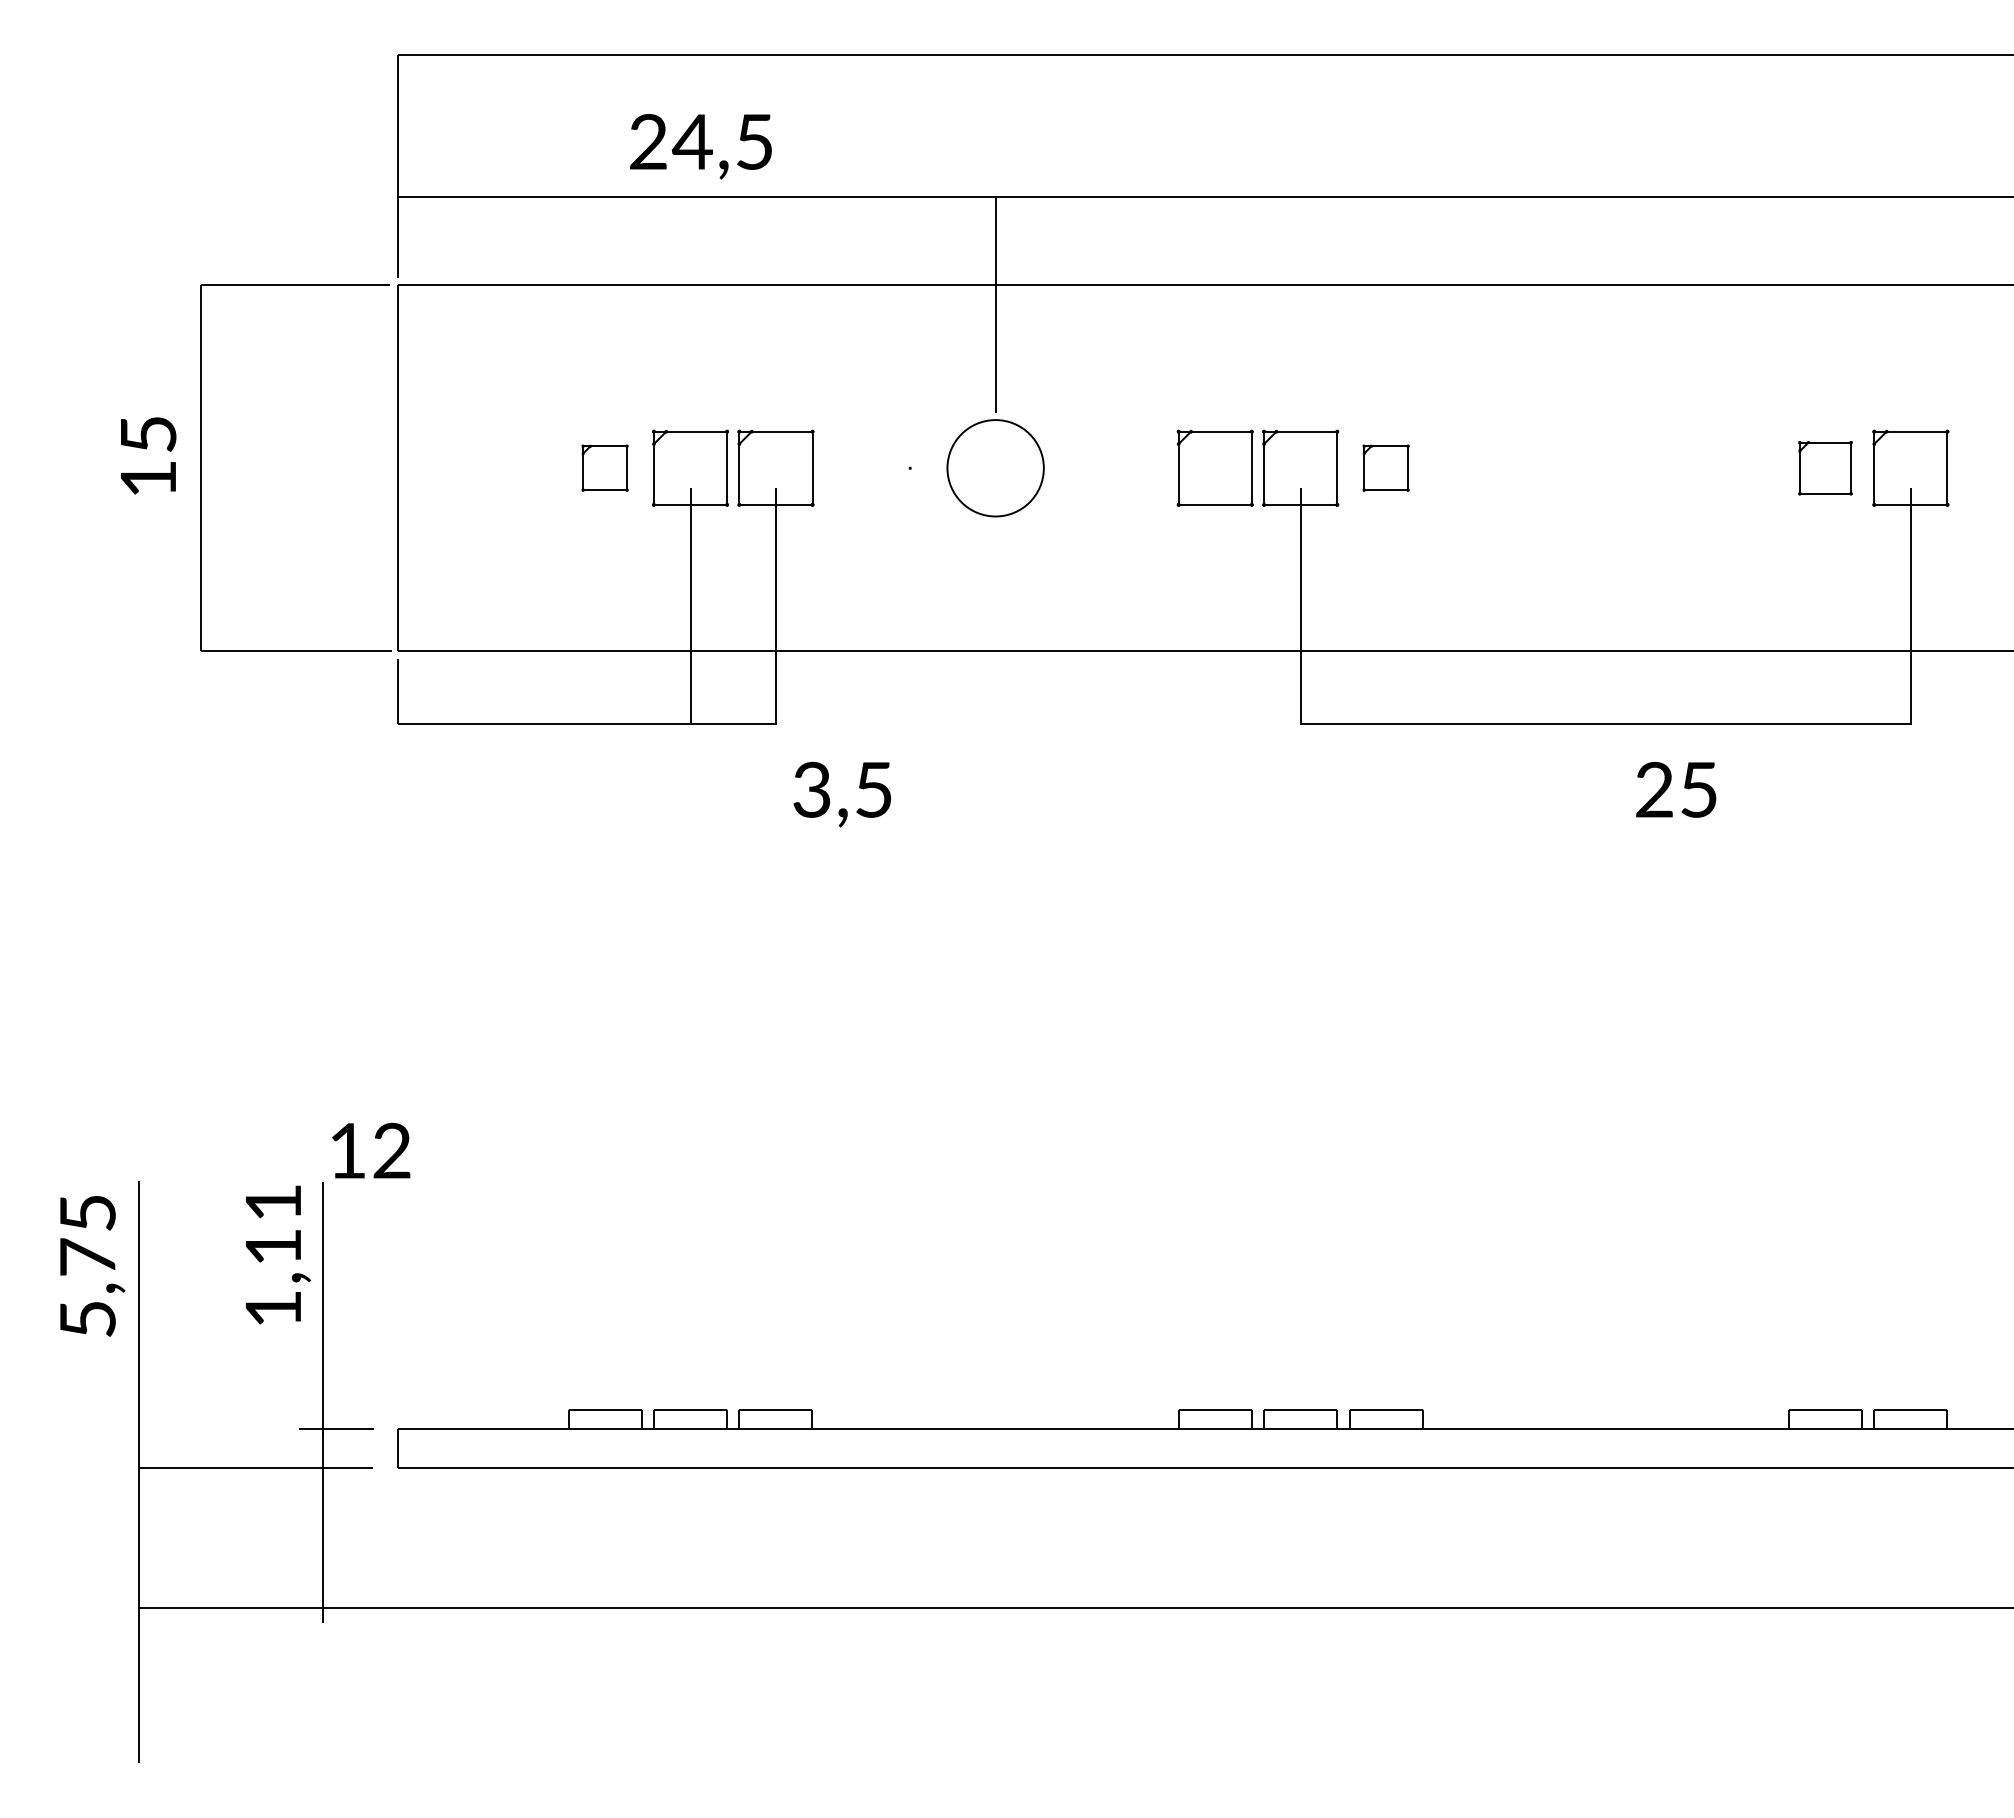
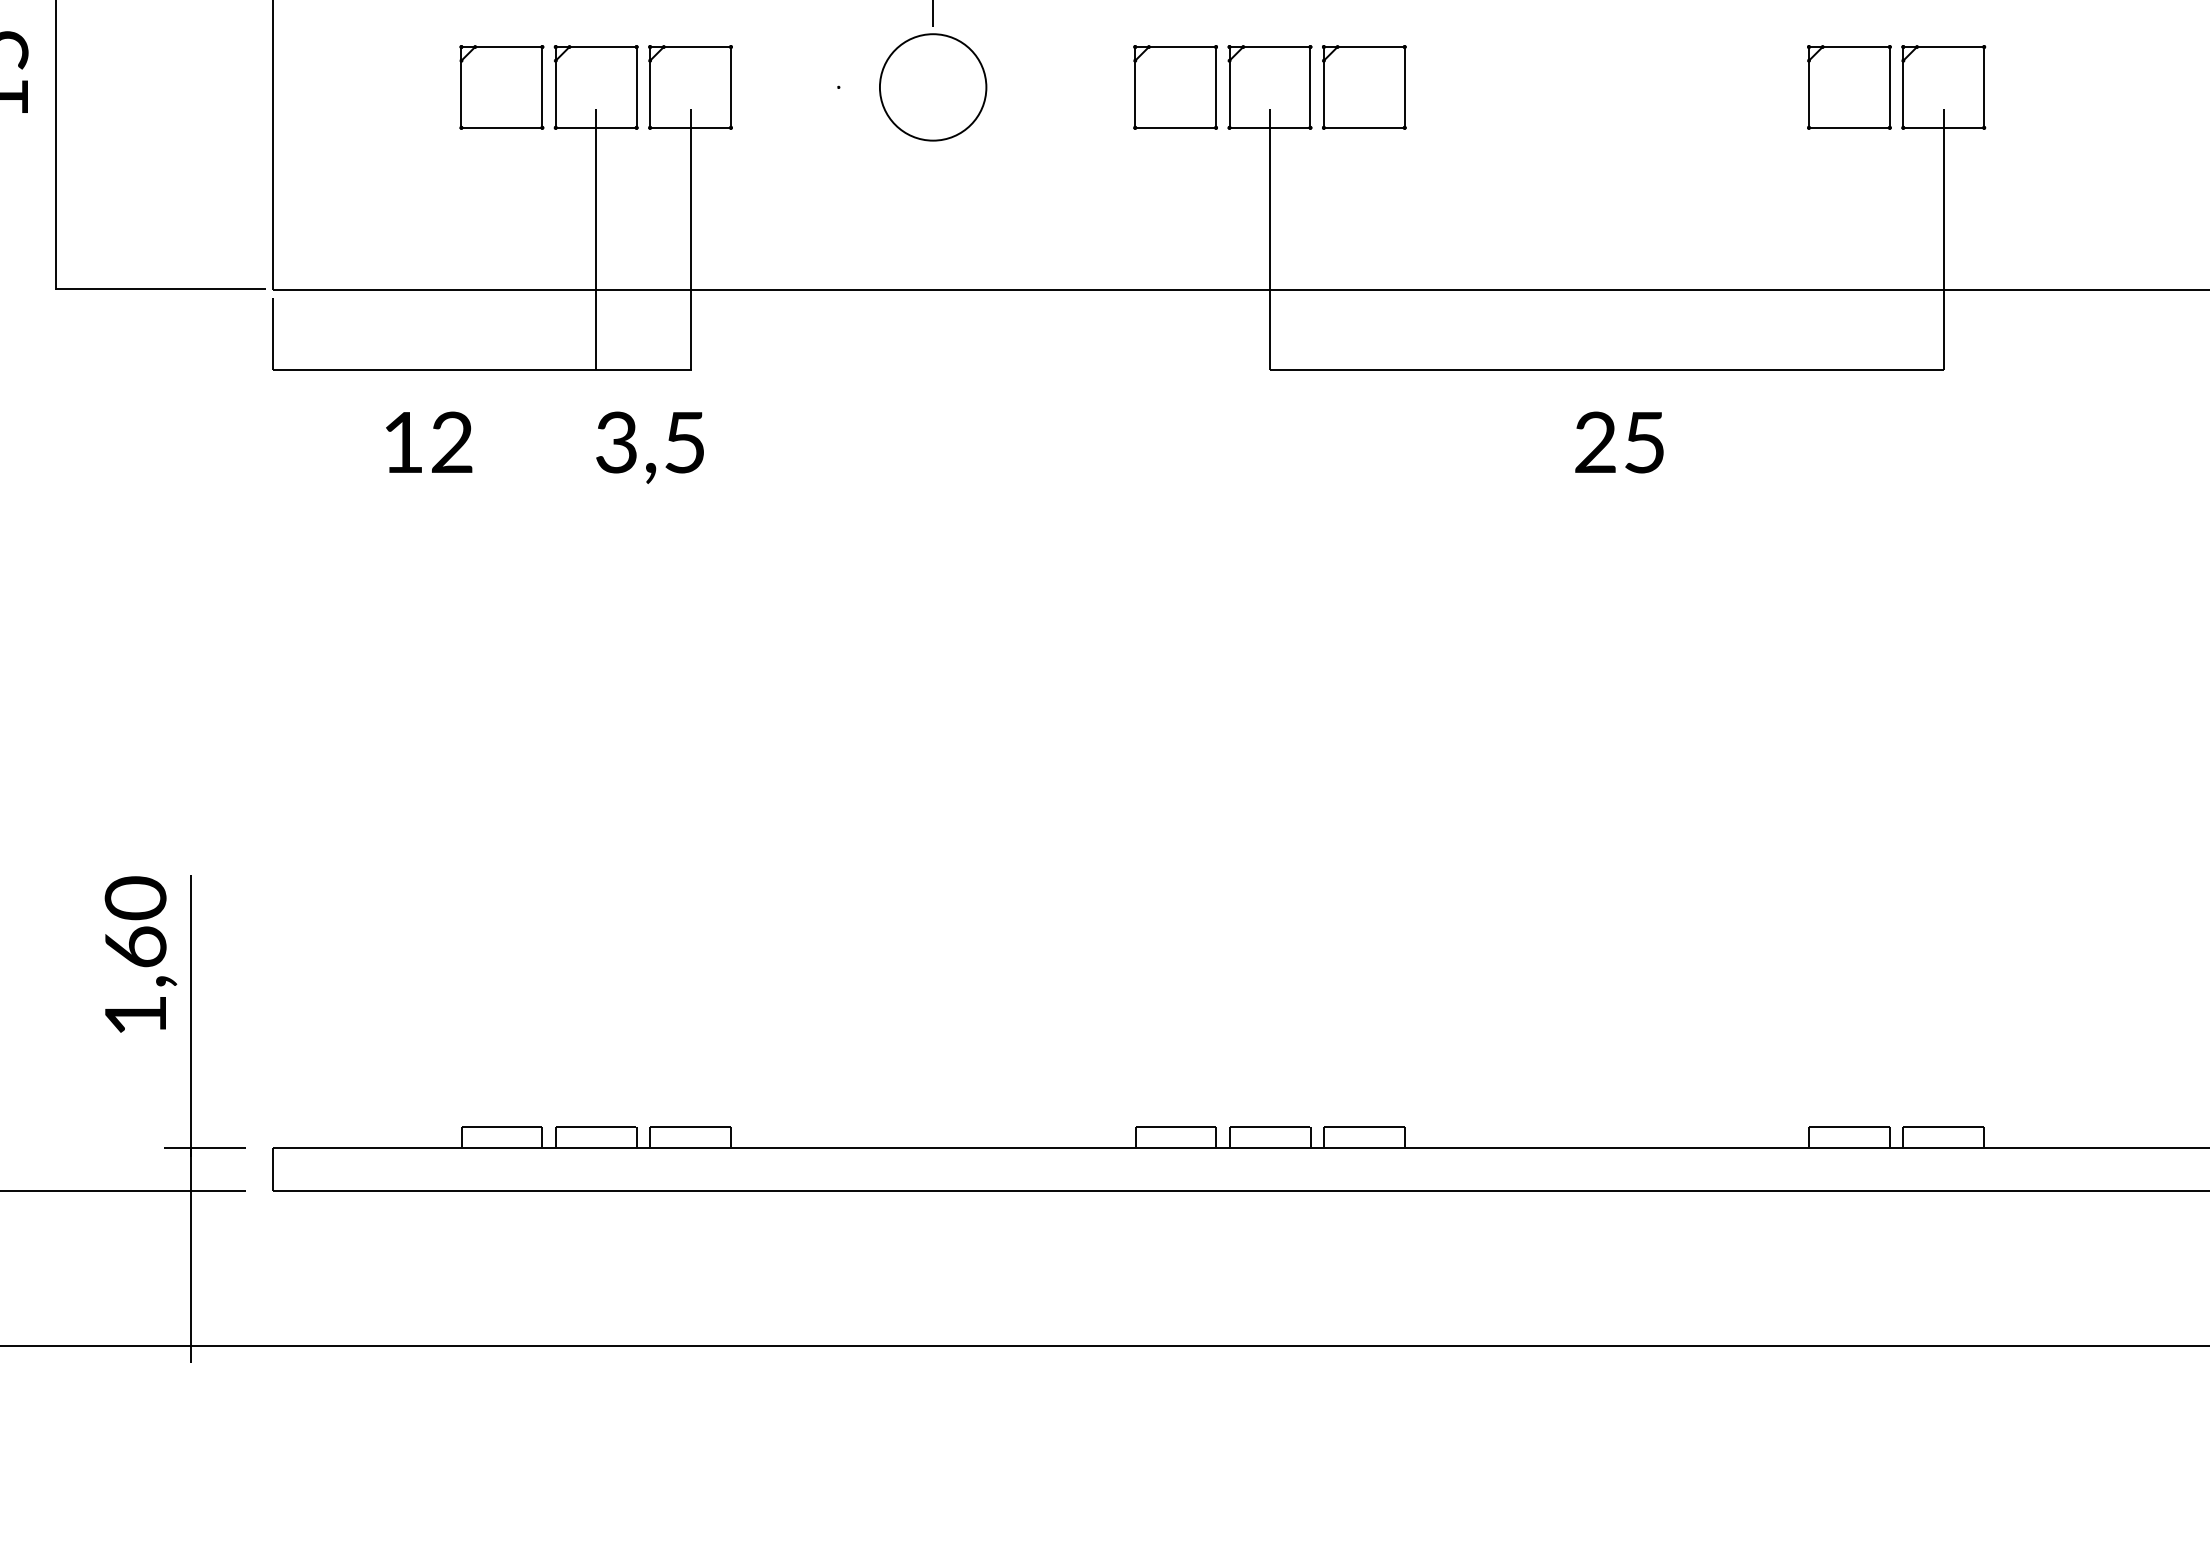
part: (604, 467) -> (501, 86), size x1.67
part: (1385, 467) -> (1363, 86), size x1.67
part: (1825, 467) -> (1849, 86), size x1.43
text: (1676, 789) -> (1619, 442), moved
text: (841, 794) -> (649, 447), moved
text: (371, 1150) -> (429, 442), moved
text: (273, 1223) -> (135, 921), 1,11 -> 1,60

